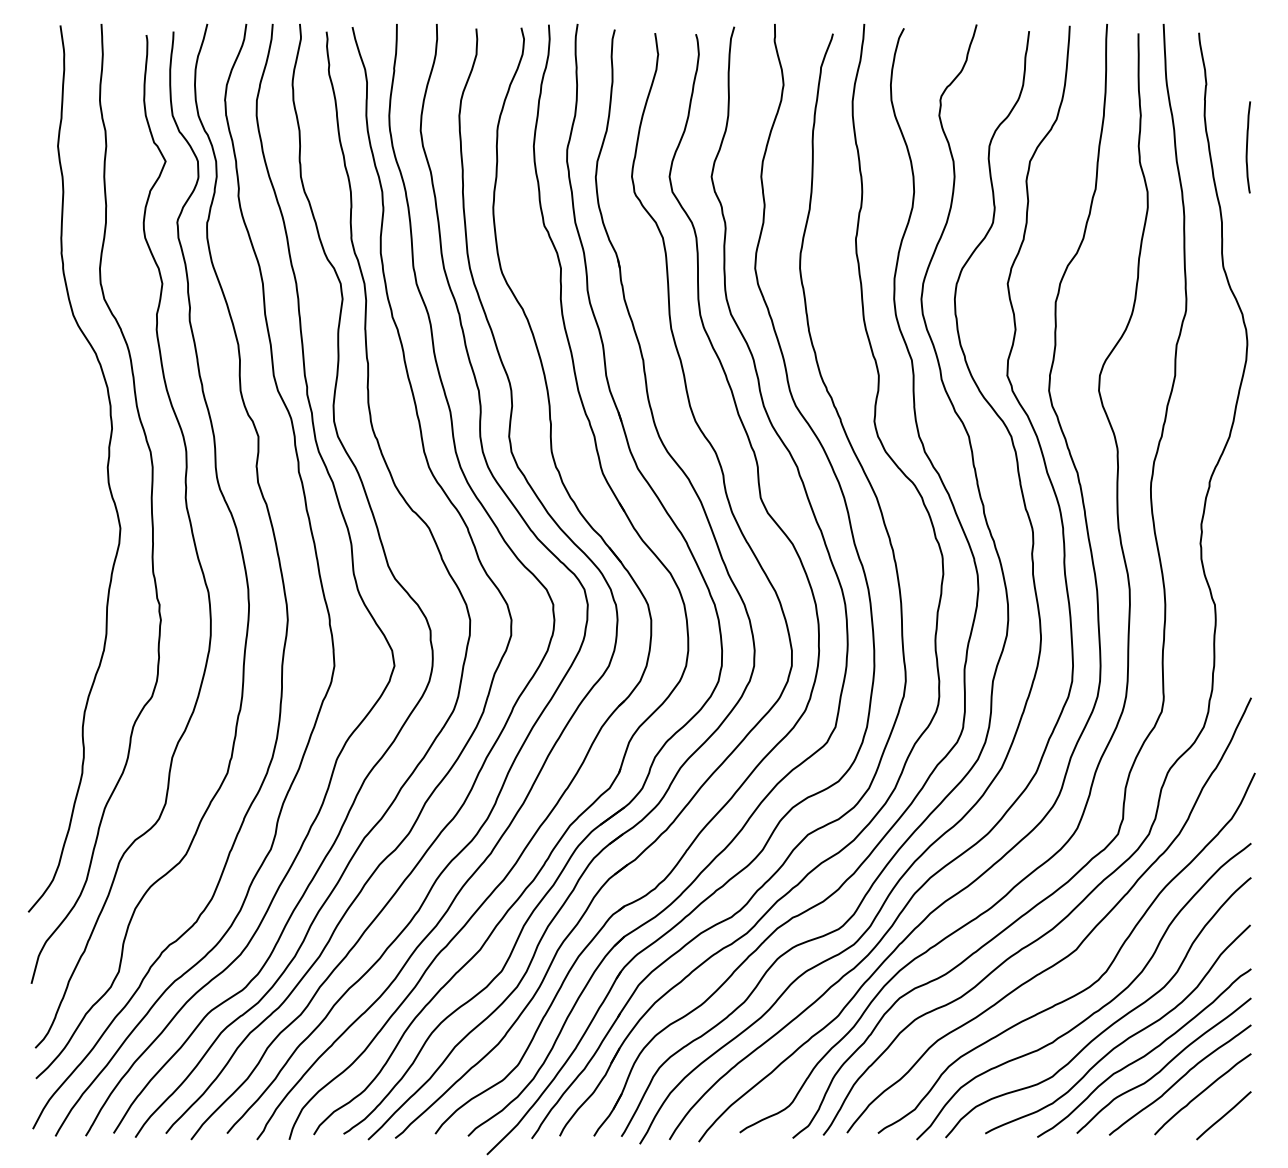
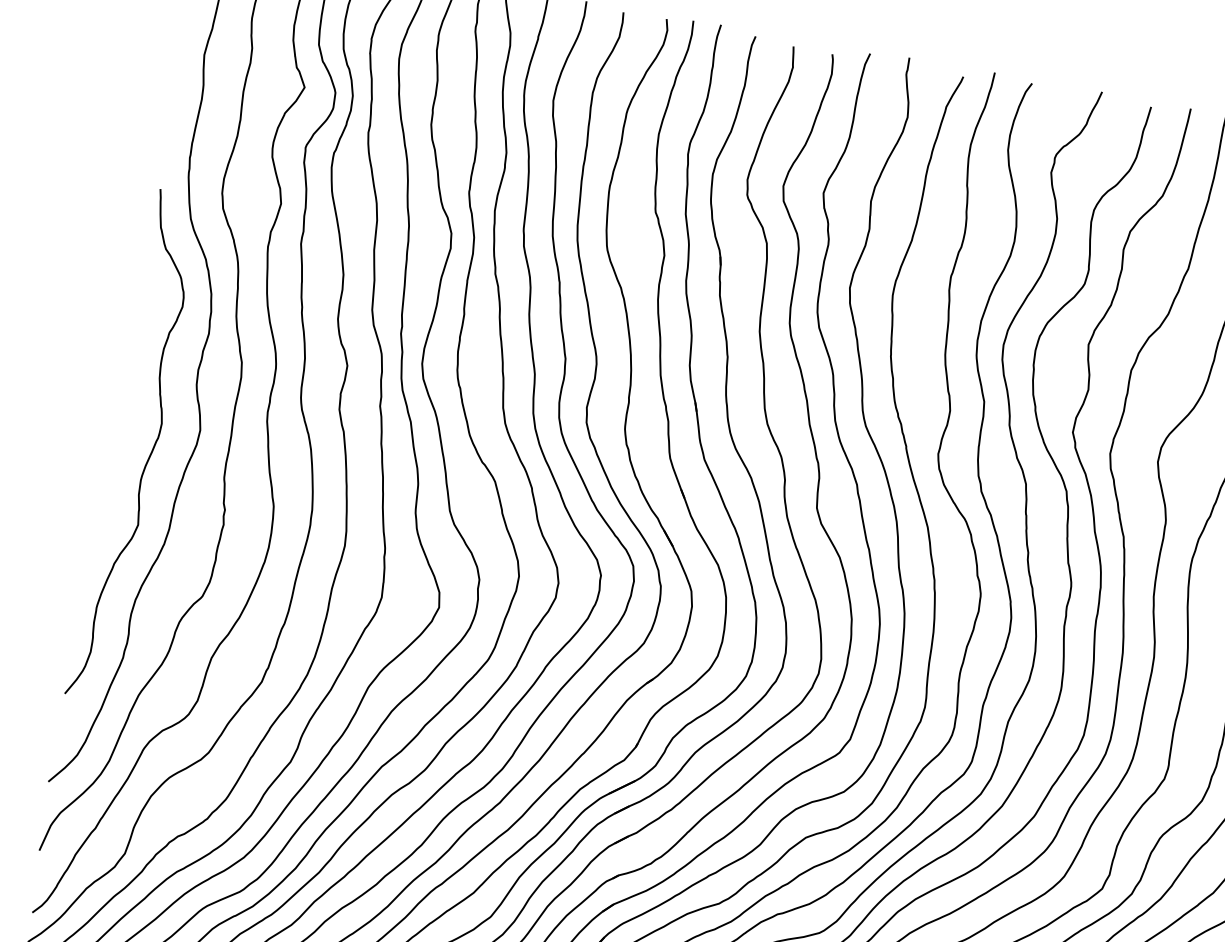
curve: (73, 560) -> (150, 453), added

